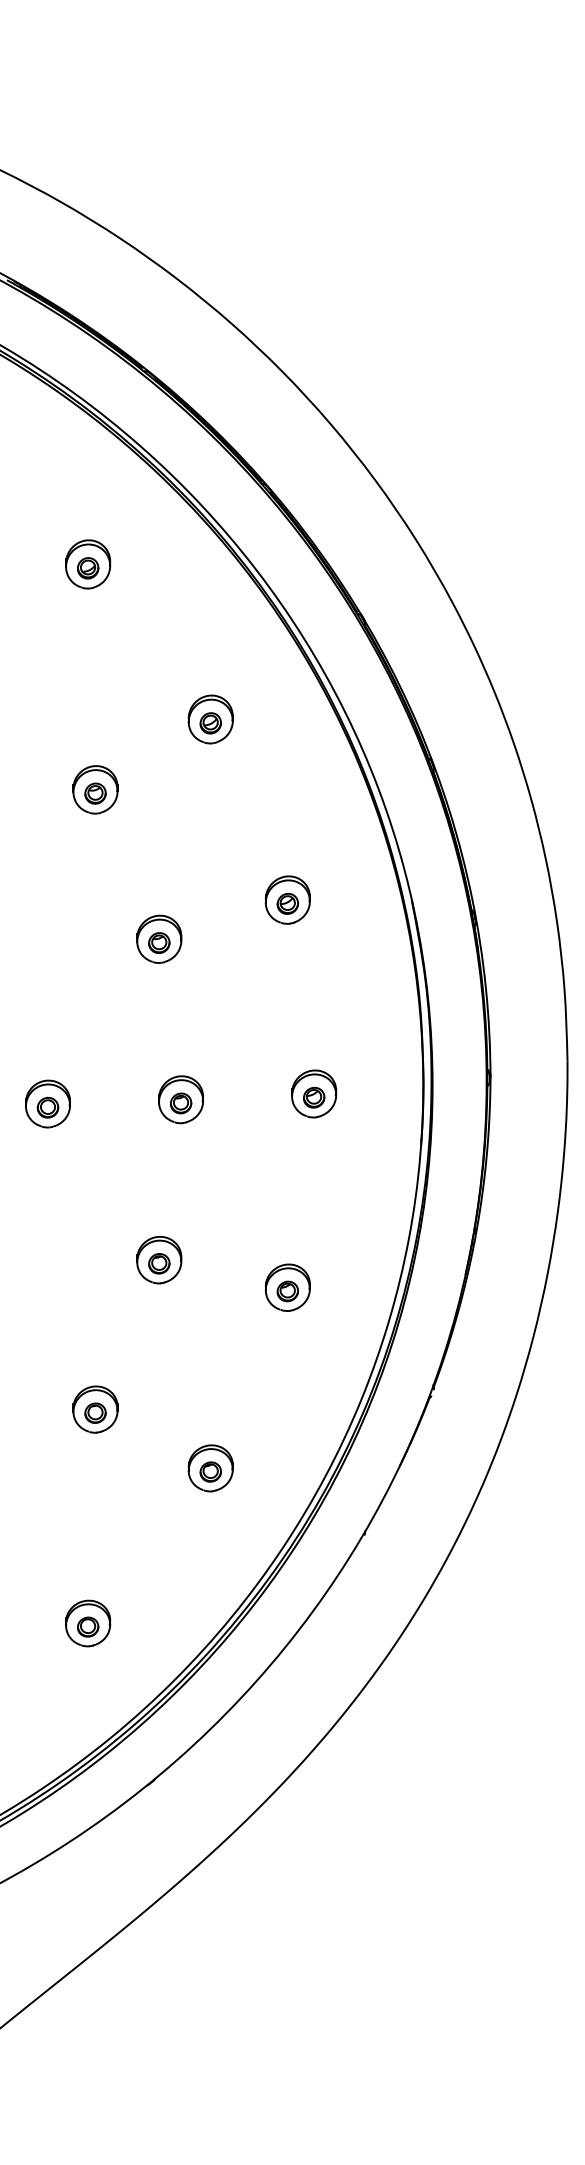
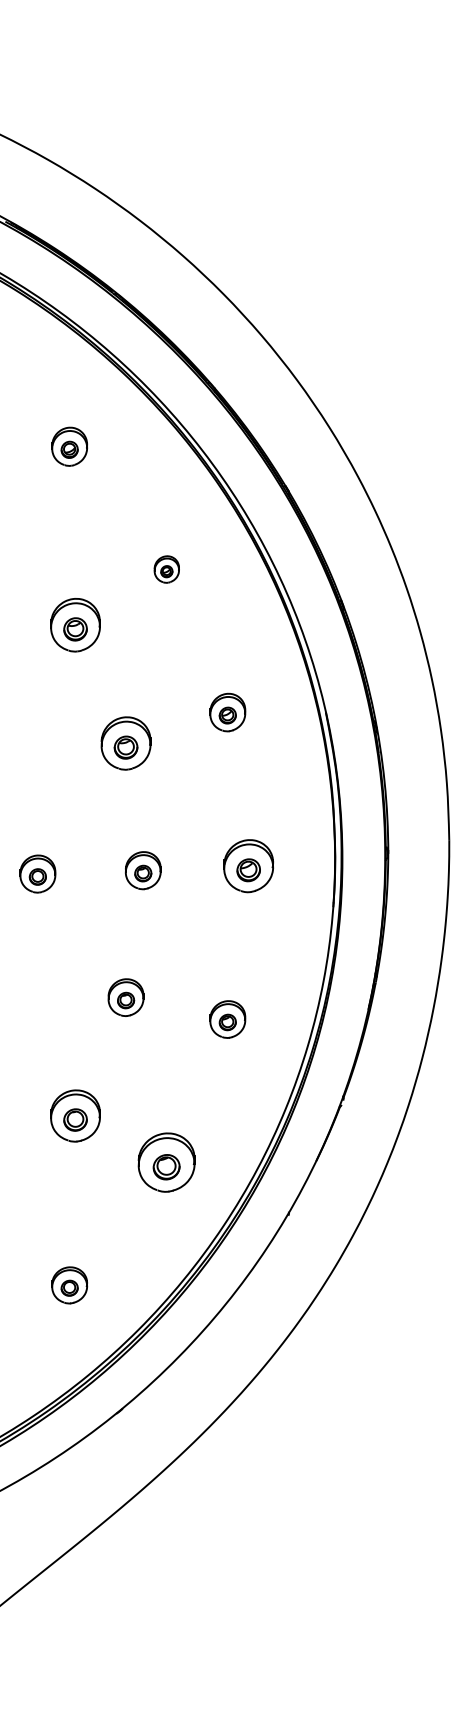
part: (210, 719) -> (166, 569), size x0.7
part: (95, 790) -> (75, 625), size x1.4
part: (158, 939) -> (125, 743), size x1.4
part: (313, 1093) -> (248, 865), size x1.4
part: (95, 1408) -> (75, 1115), size x1.4
part: (210, 1468) -> (166, 1162), size x1.6

